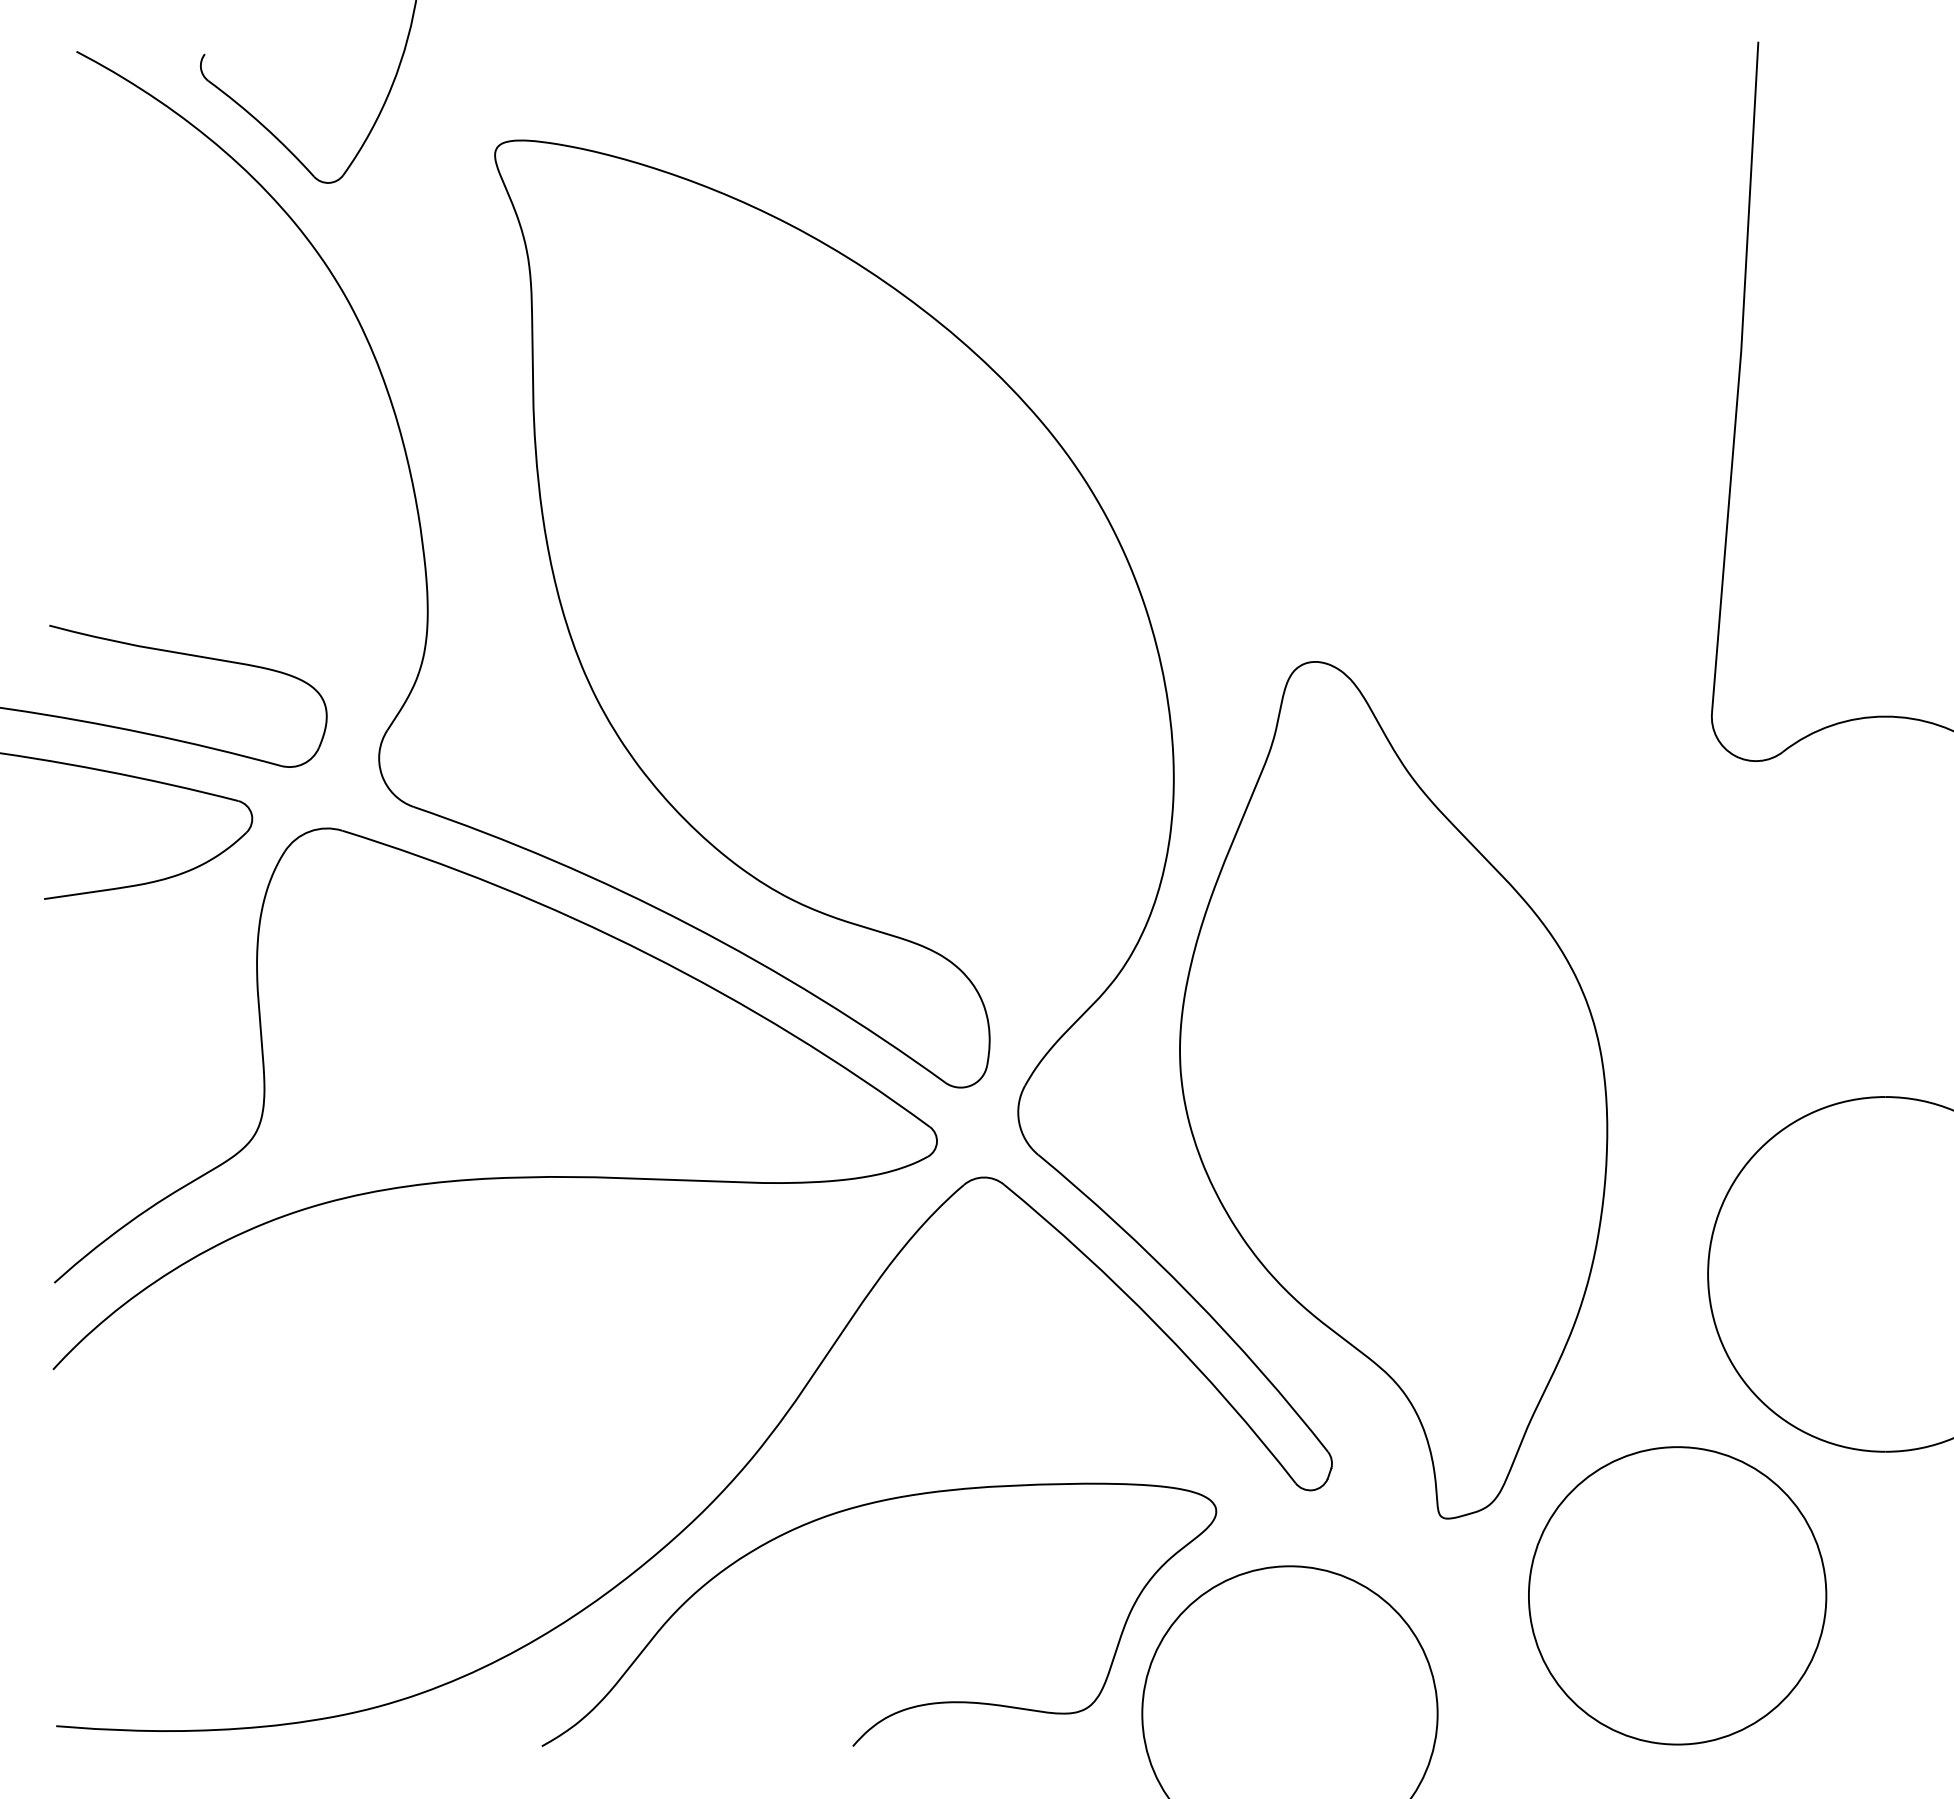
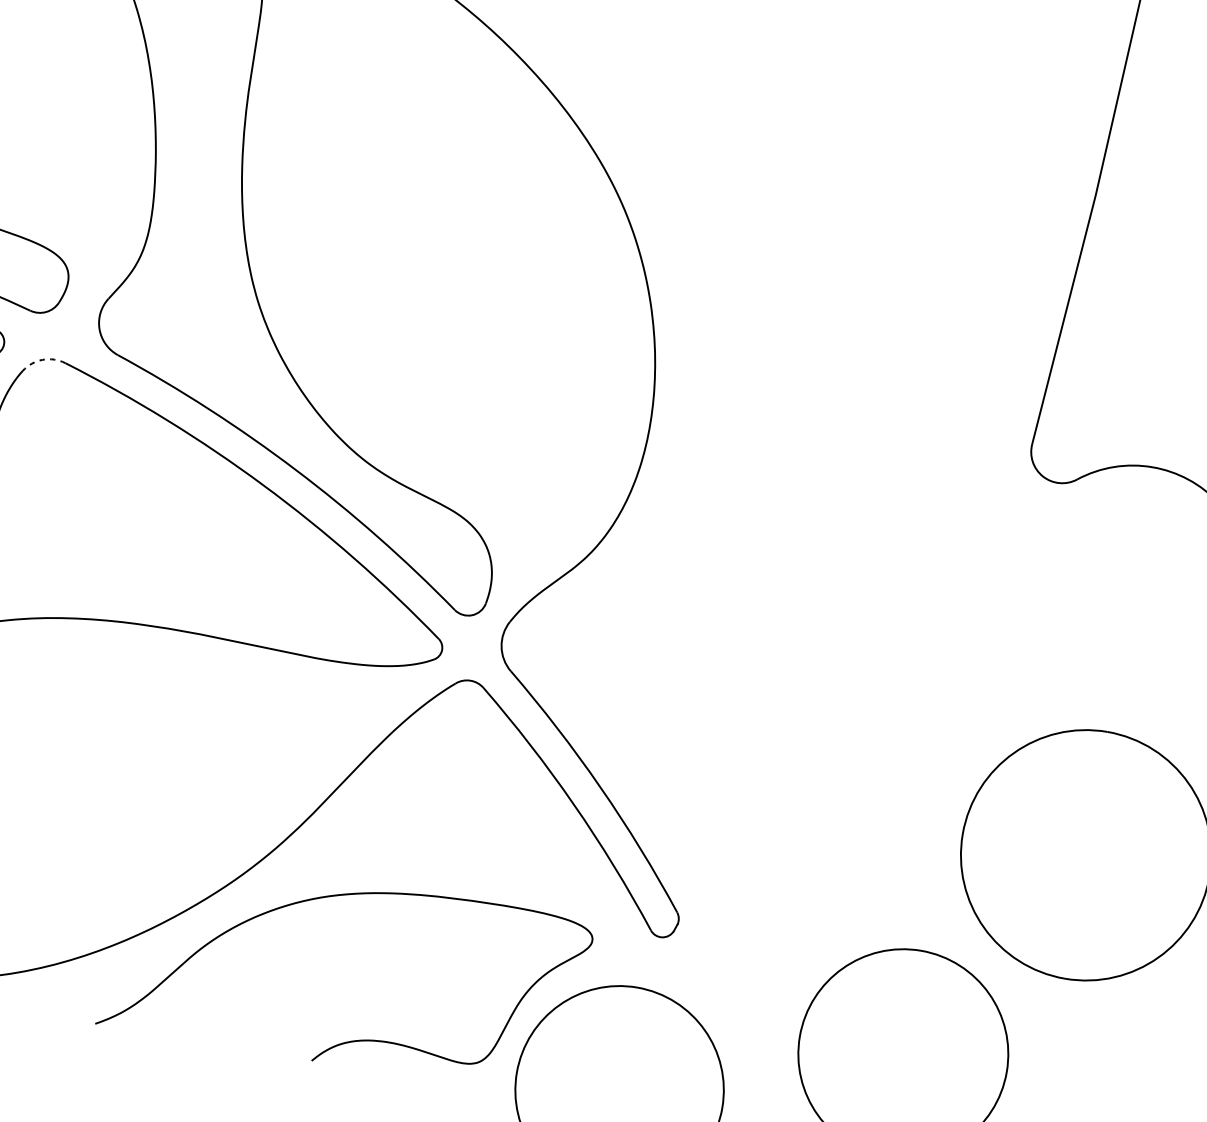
arc: (309, 831) -> (42, 359), solid -> dashed
part: (1393, 1090) -> (765, 668), removed

